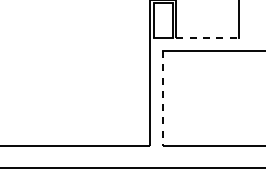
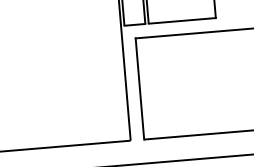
line: (208, 38) -> (183, 21), dashed -> solid
line: (163, 98) -> (140, 89), dashed -> solid

